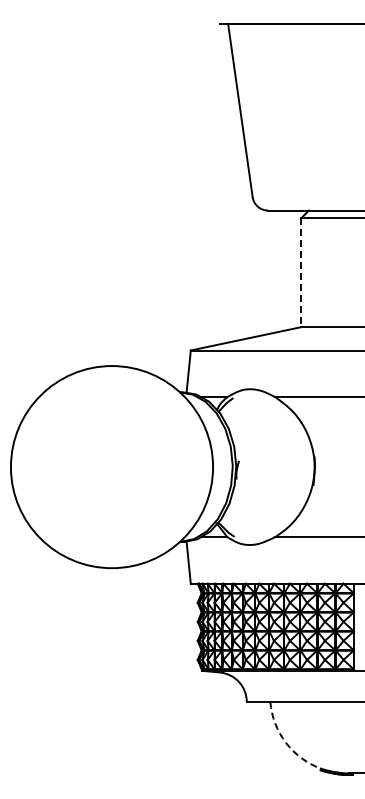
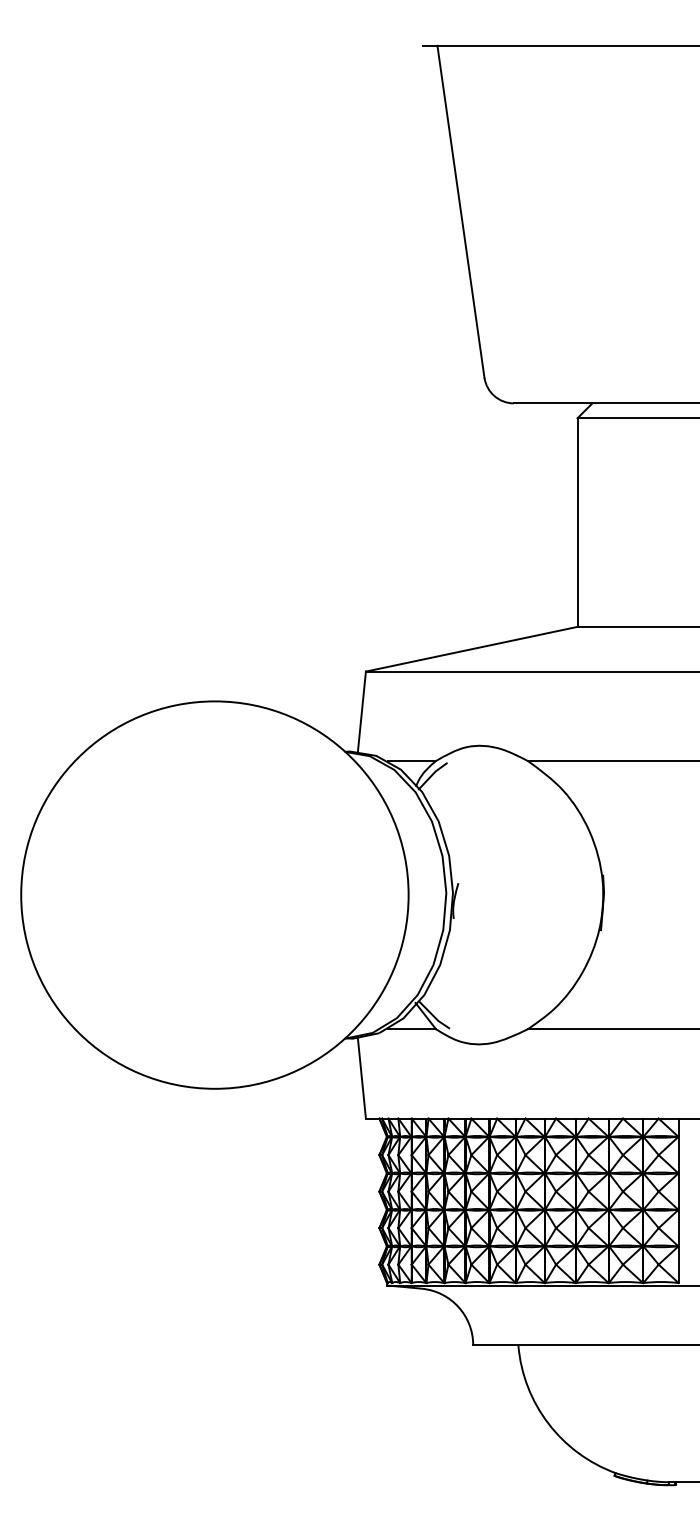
line: (301, 273) -> (578, 524), dashed -> solid
arc: (286, 742) -> (549, 1422), dashed -> solid

